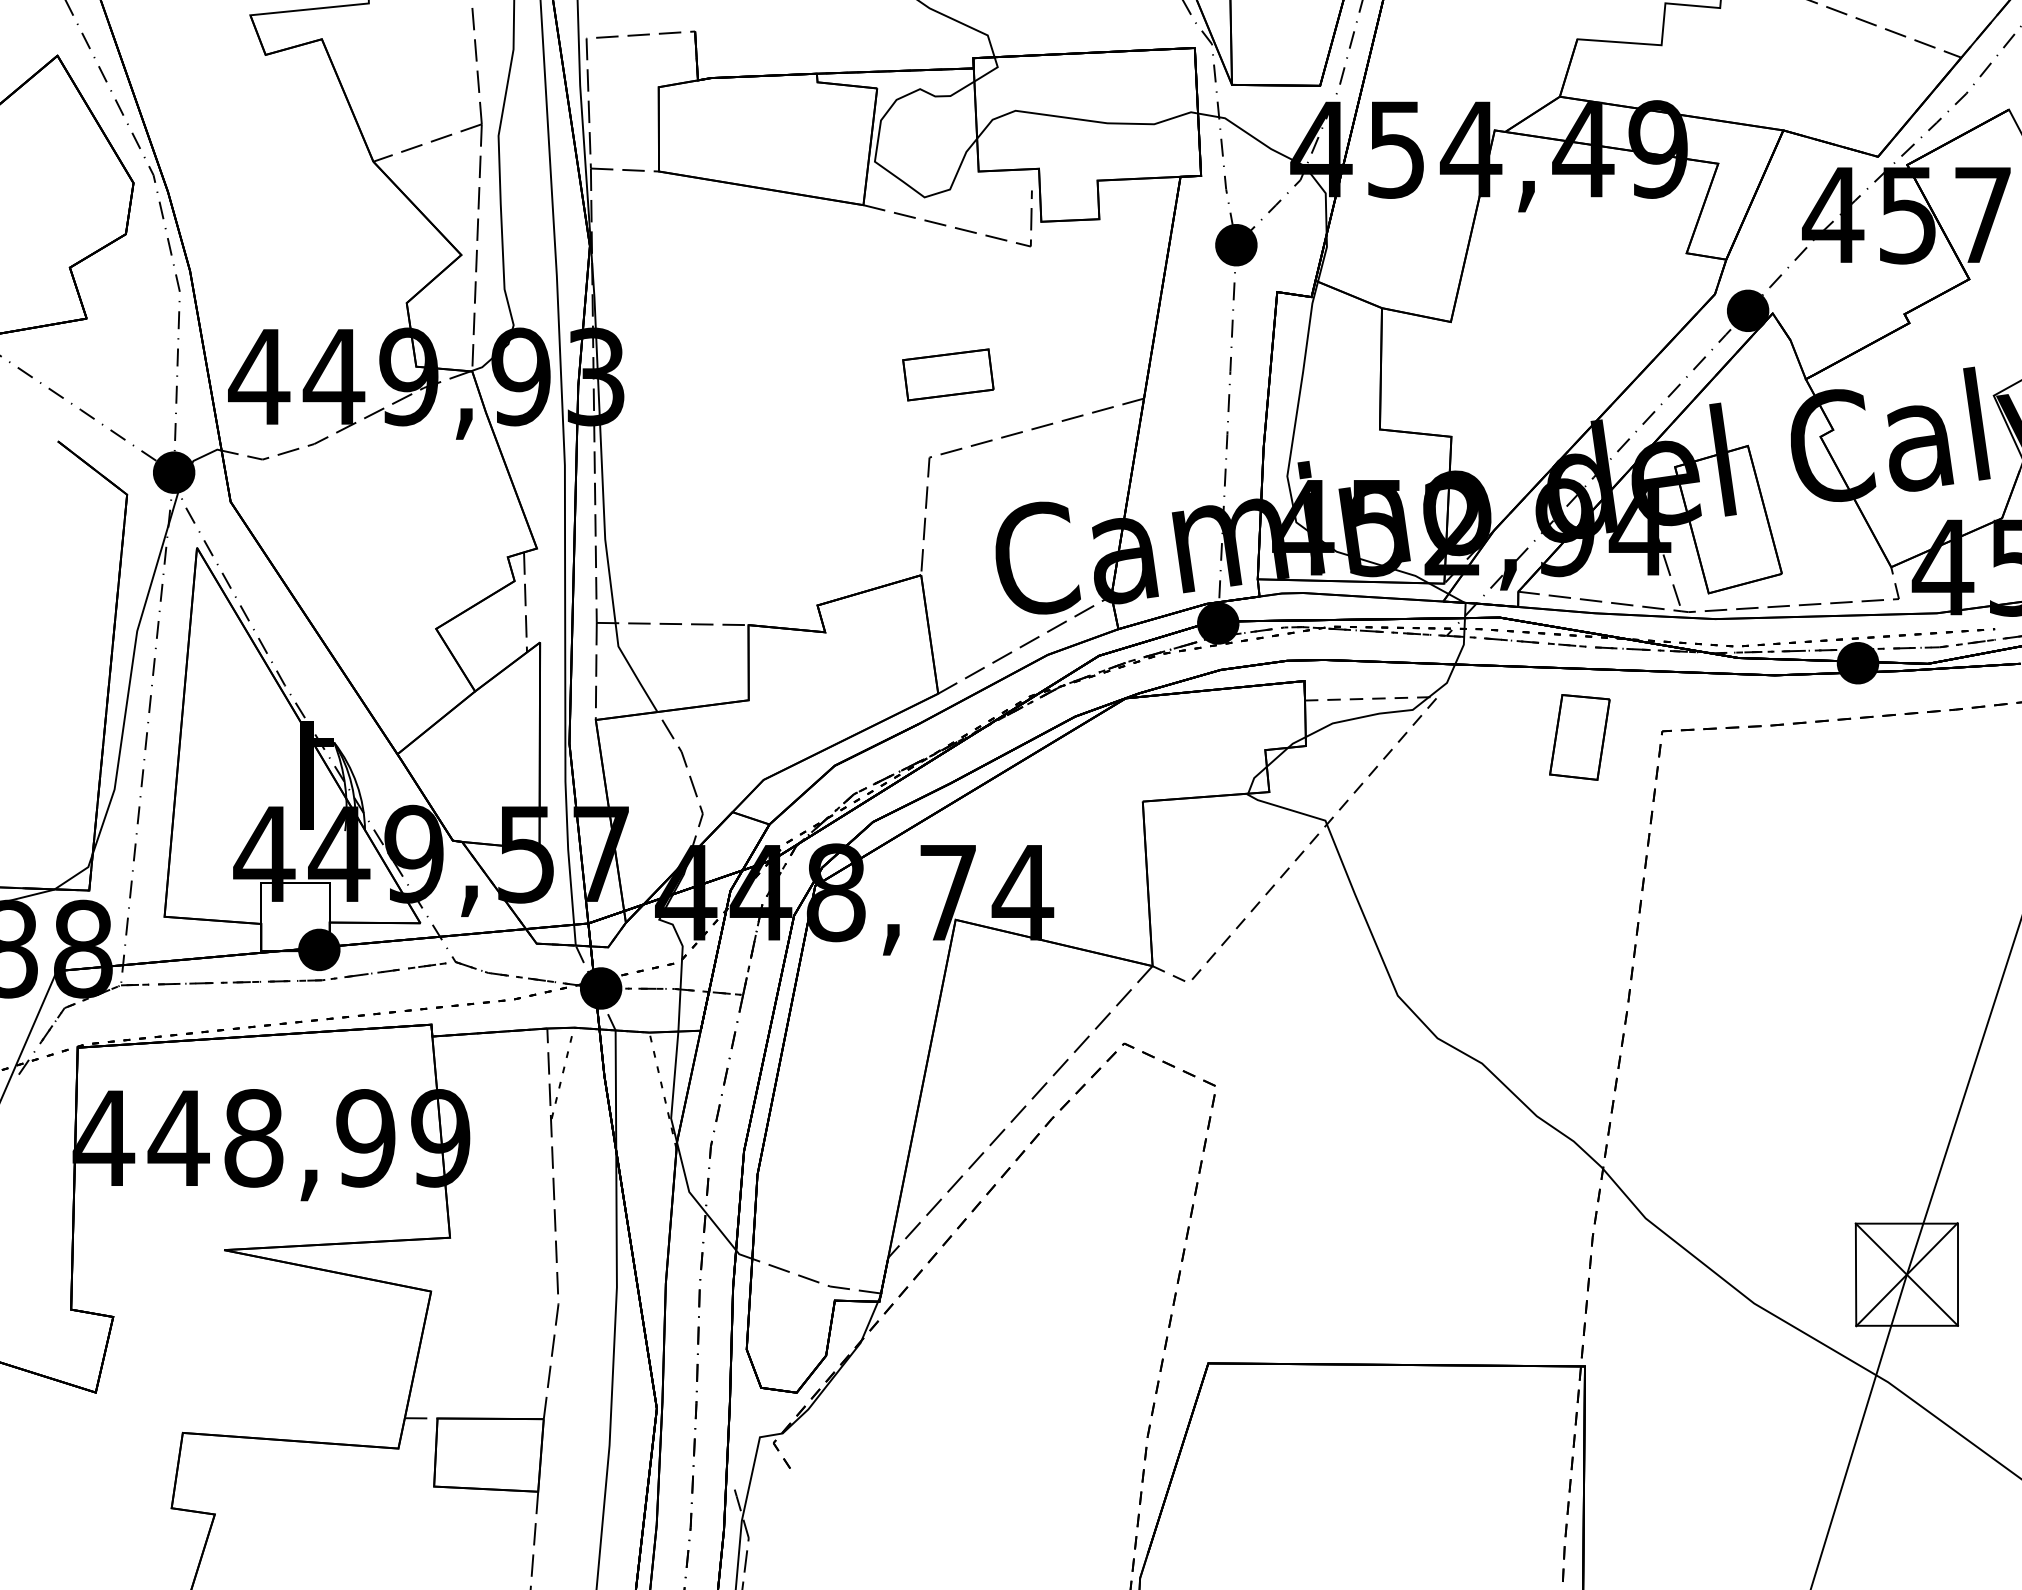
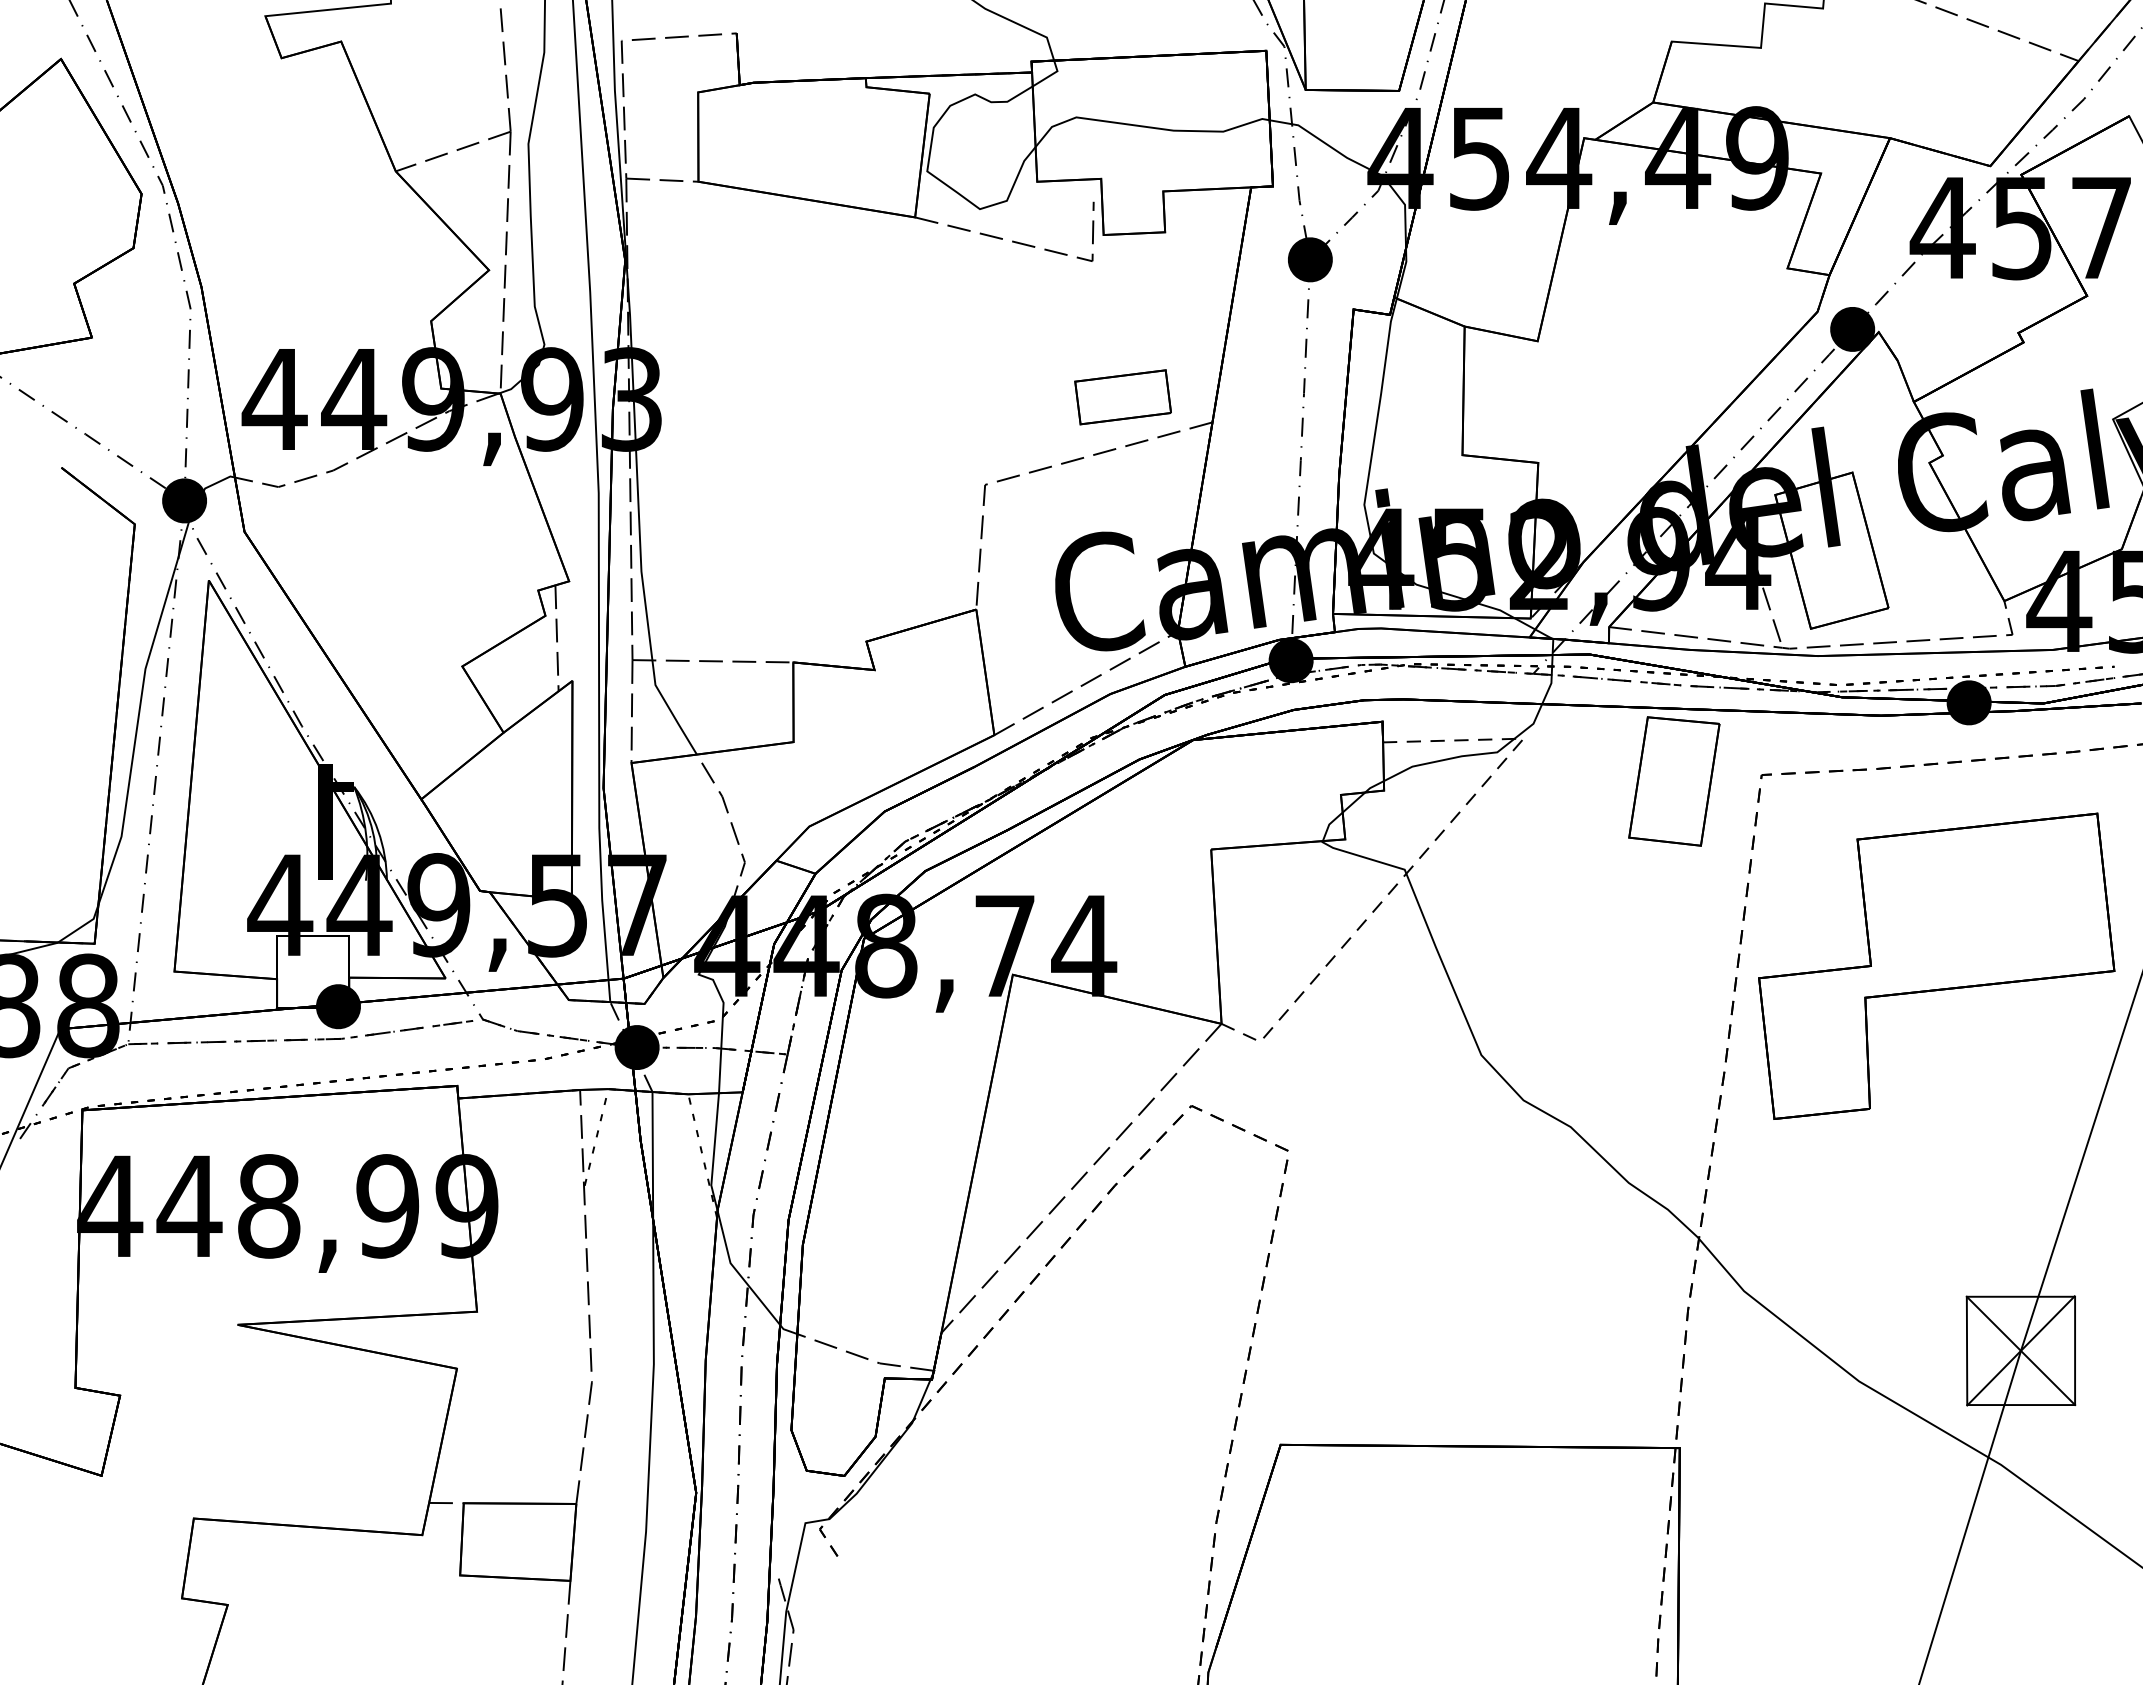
part: (947, 375) -> (1122, 397), moved
part: (1579, 737) -> (1674, 781), size x1.43
part: (1827, 911) -> (1936, 965), added

